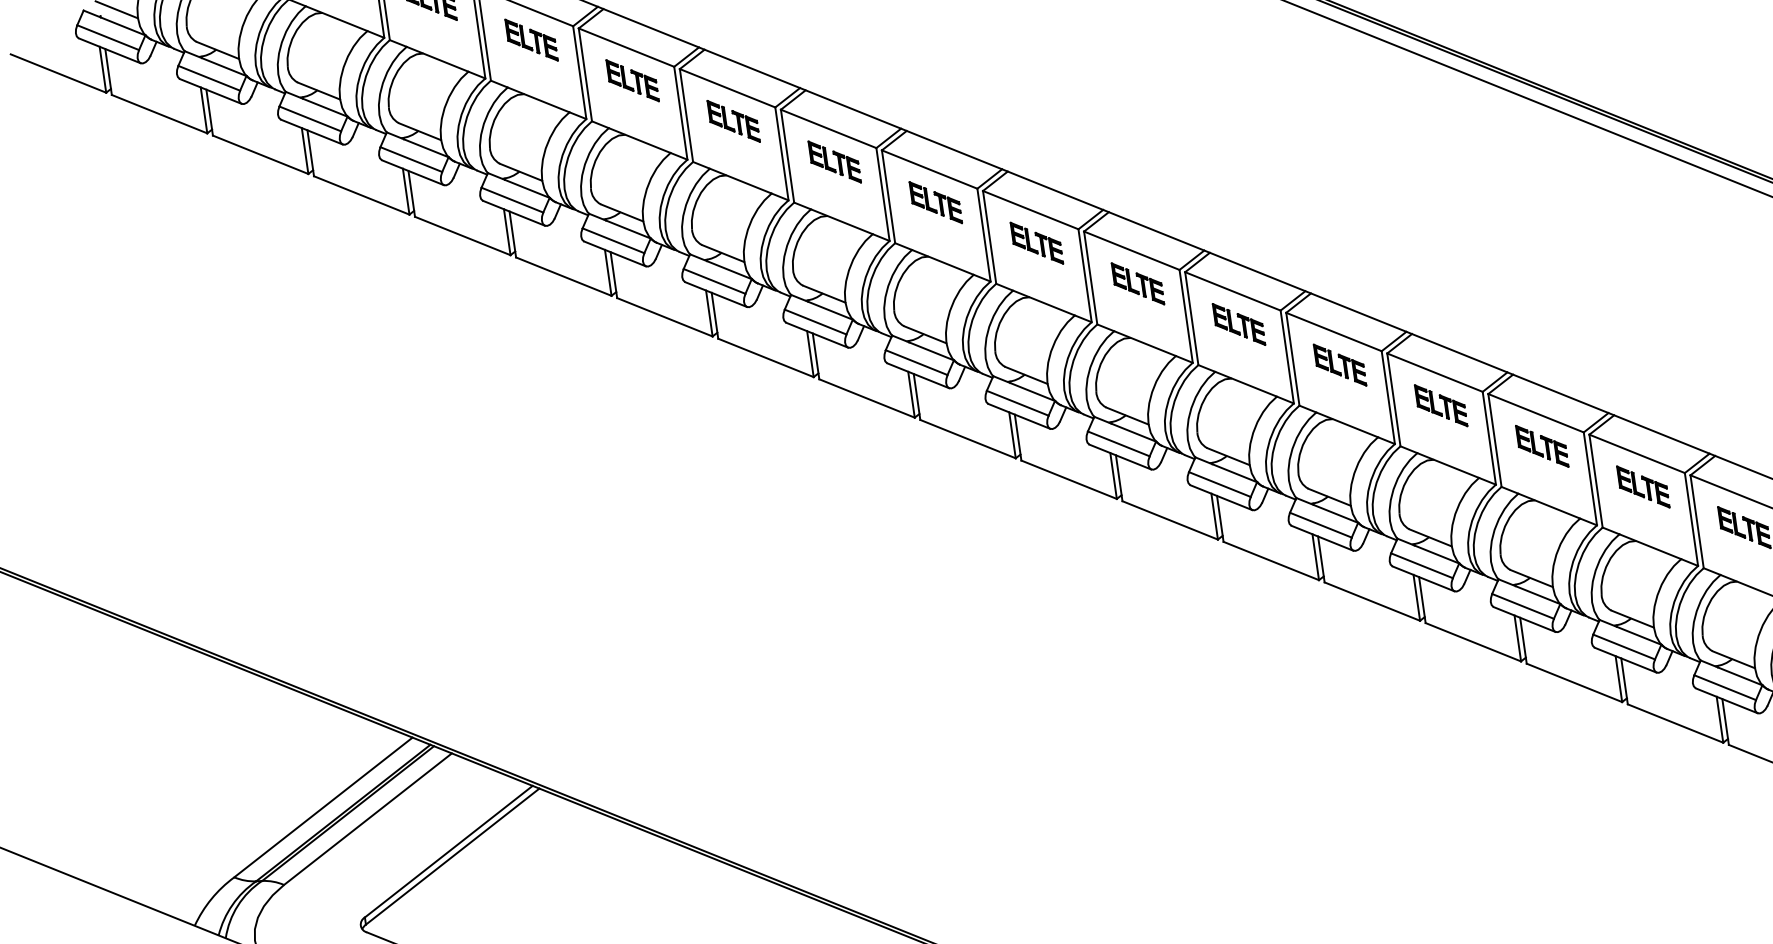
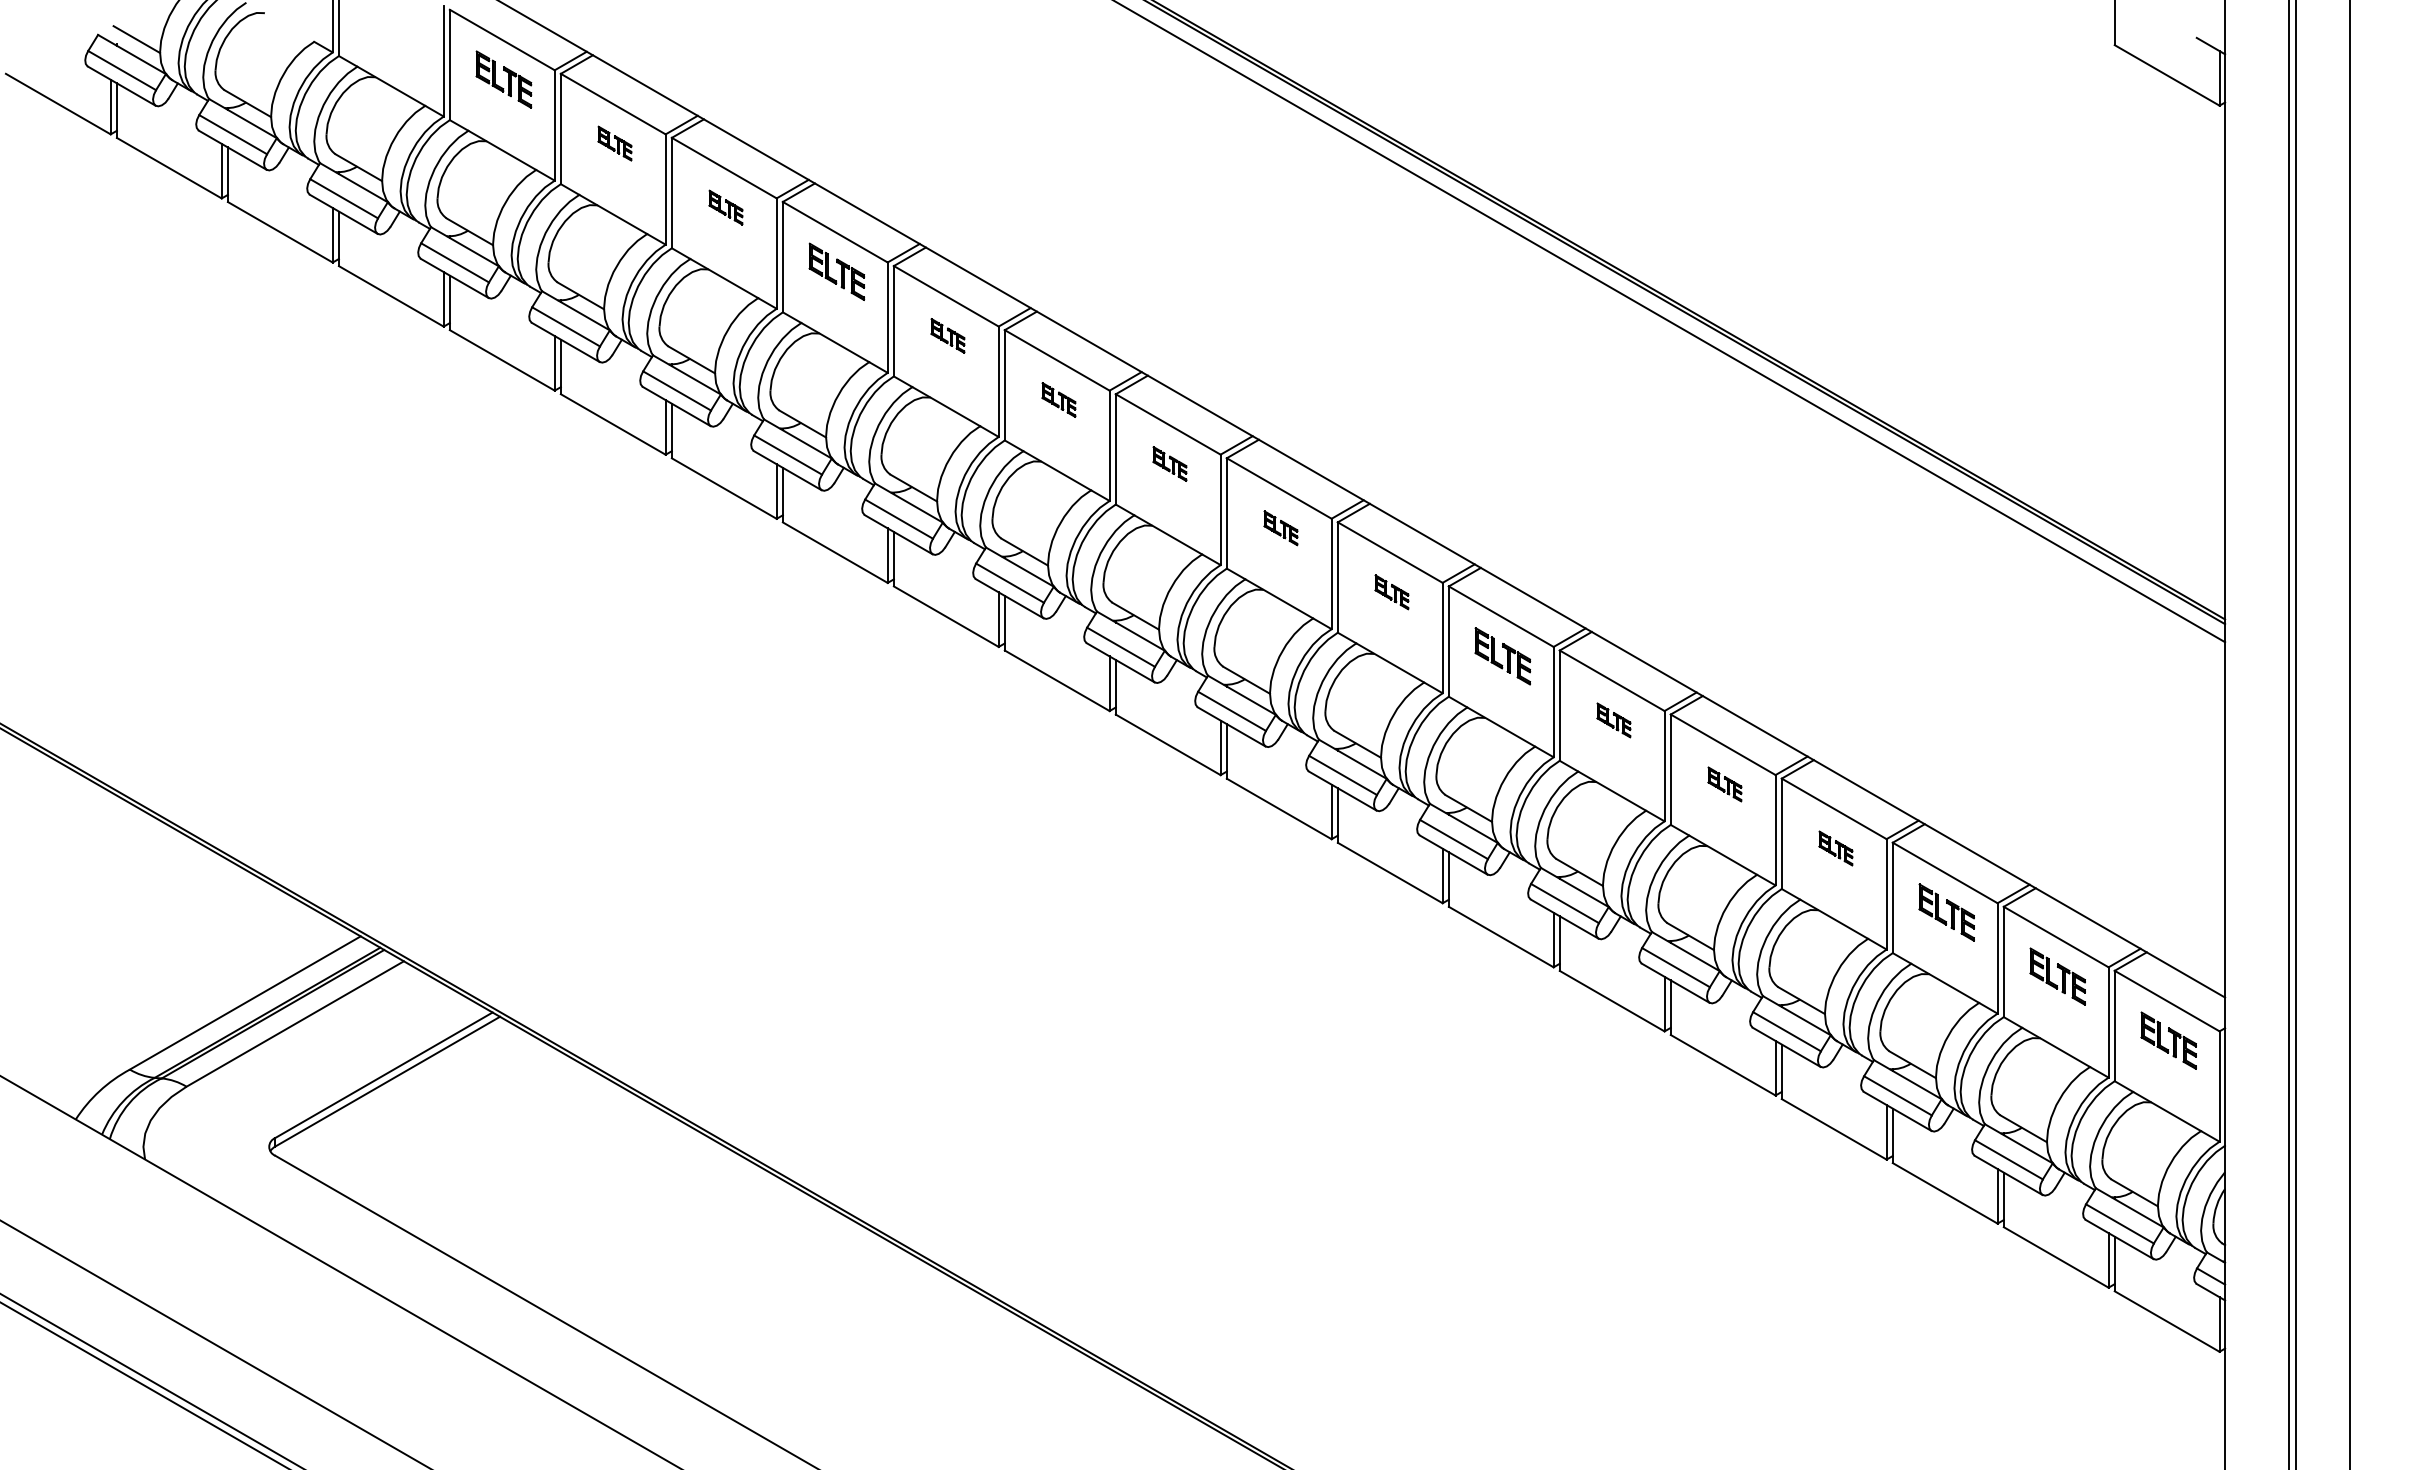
part: (531, 40) -> (614, 143), size x0.6
part: (632, 80) -> (725, 207), size x0.6
part: (834, 161) -> (947, 335), size x0.6
part: (935, 202) -> (1058, 399), size x0.6
part: (1036, 242) -> (1169, 463), size x0.6
part: (1137, 284) -> (1280, 528), size x0.6
part: (1238, 324) -> (1391, 592), size x0.6
part: (1440, 405) -> (1613, 720), size x0.6
part: (1541, 446) -> (1724, 784), size x0.6
part: (1642, 487) -> (1835, 848), size x0.6

